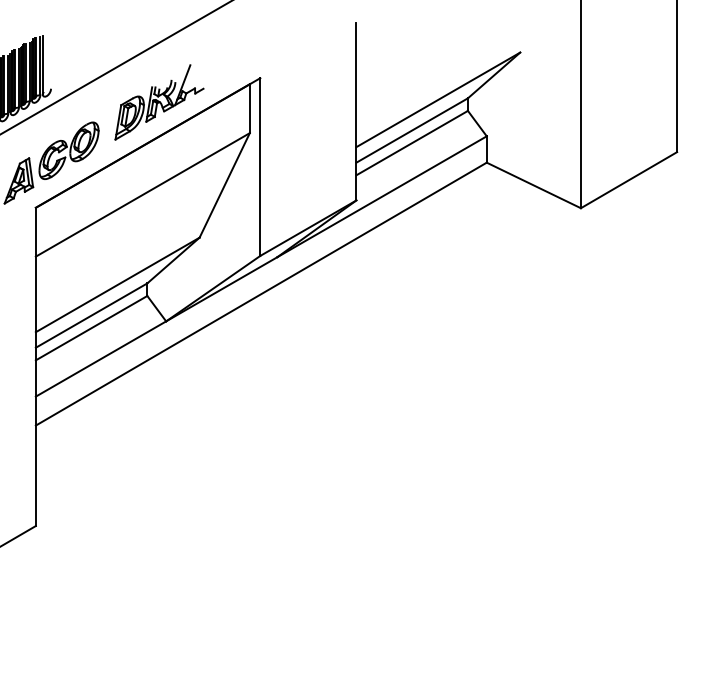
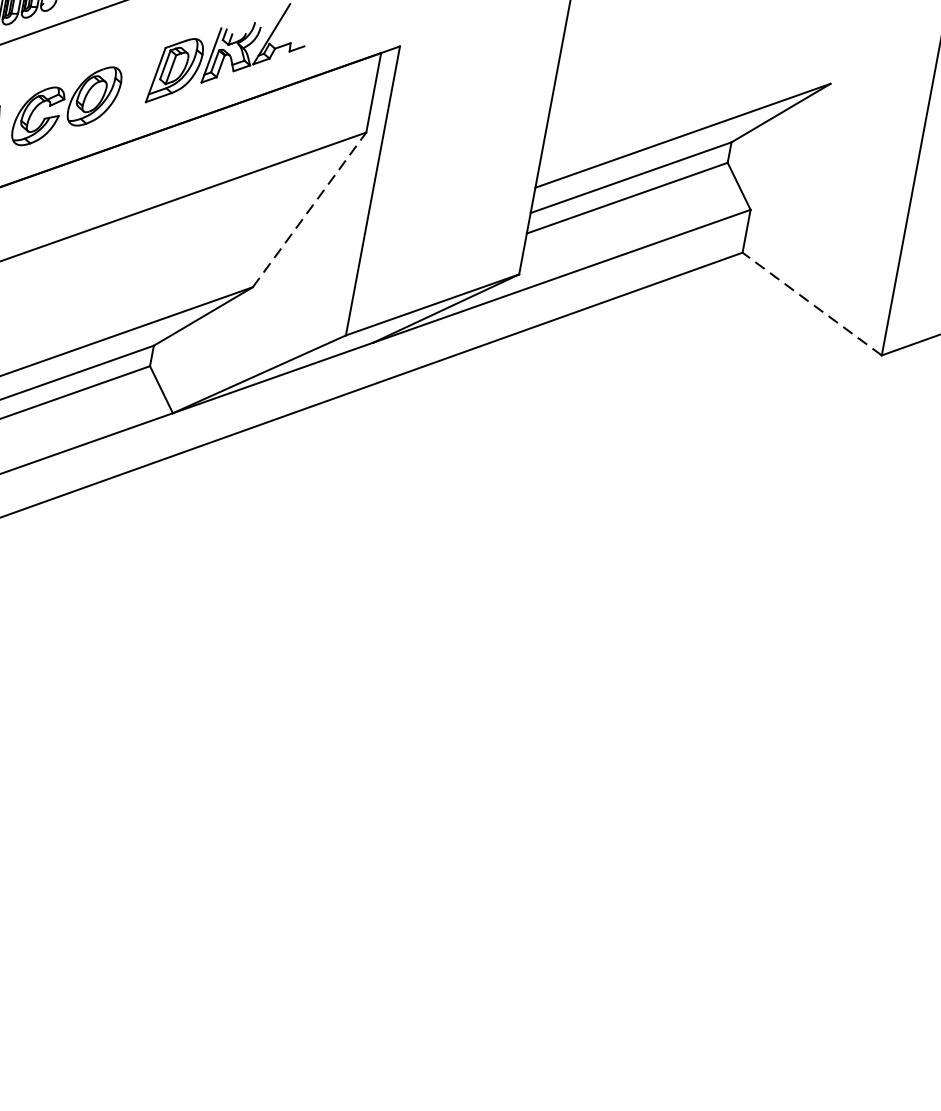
line: (224, 185) -> (309, 210), solid -> dashed
line: (533, 185) -> (811, 304), solid -> dashed

